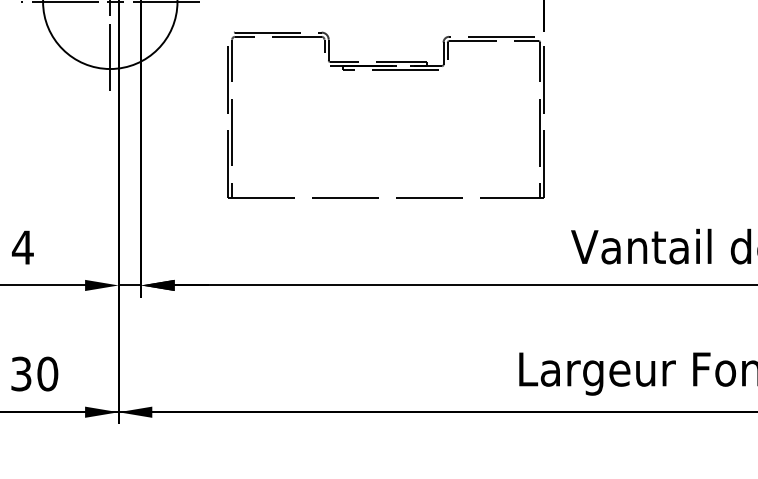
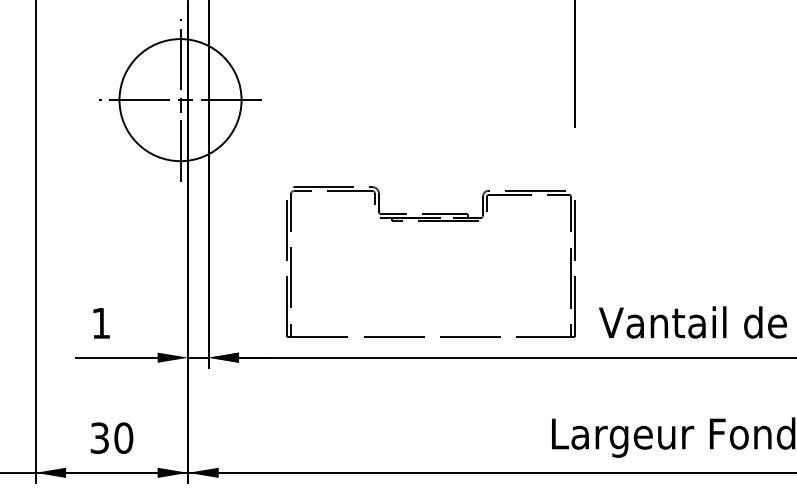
part: (385, 70) -> (430, 221), moved
text: (23, 247) -> (101, 323), 4 -> 1

